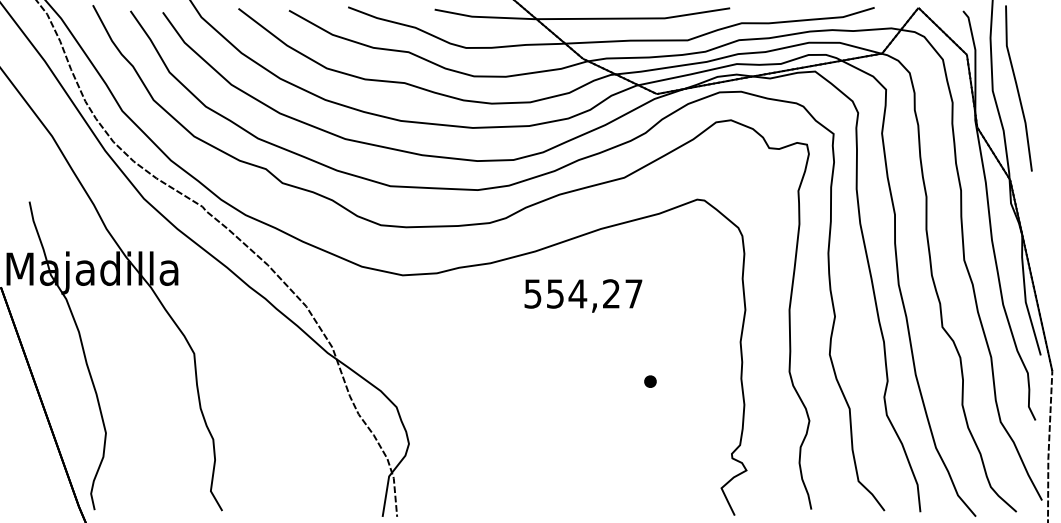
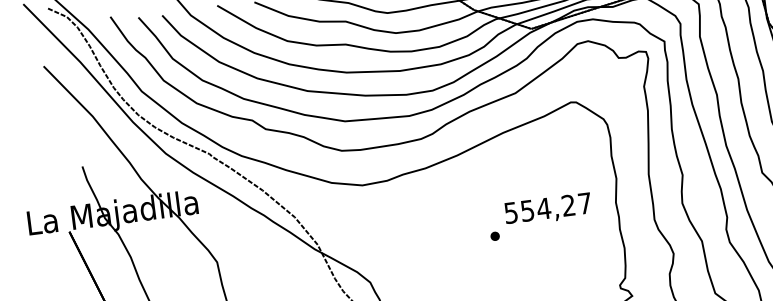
text: (583, 295) -> (548, 209), moved
part: (650, 381) -> (495, 236), moved

